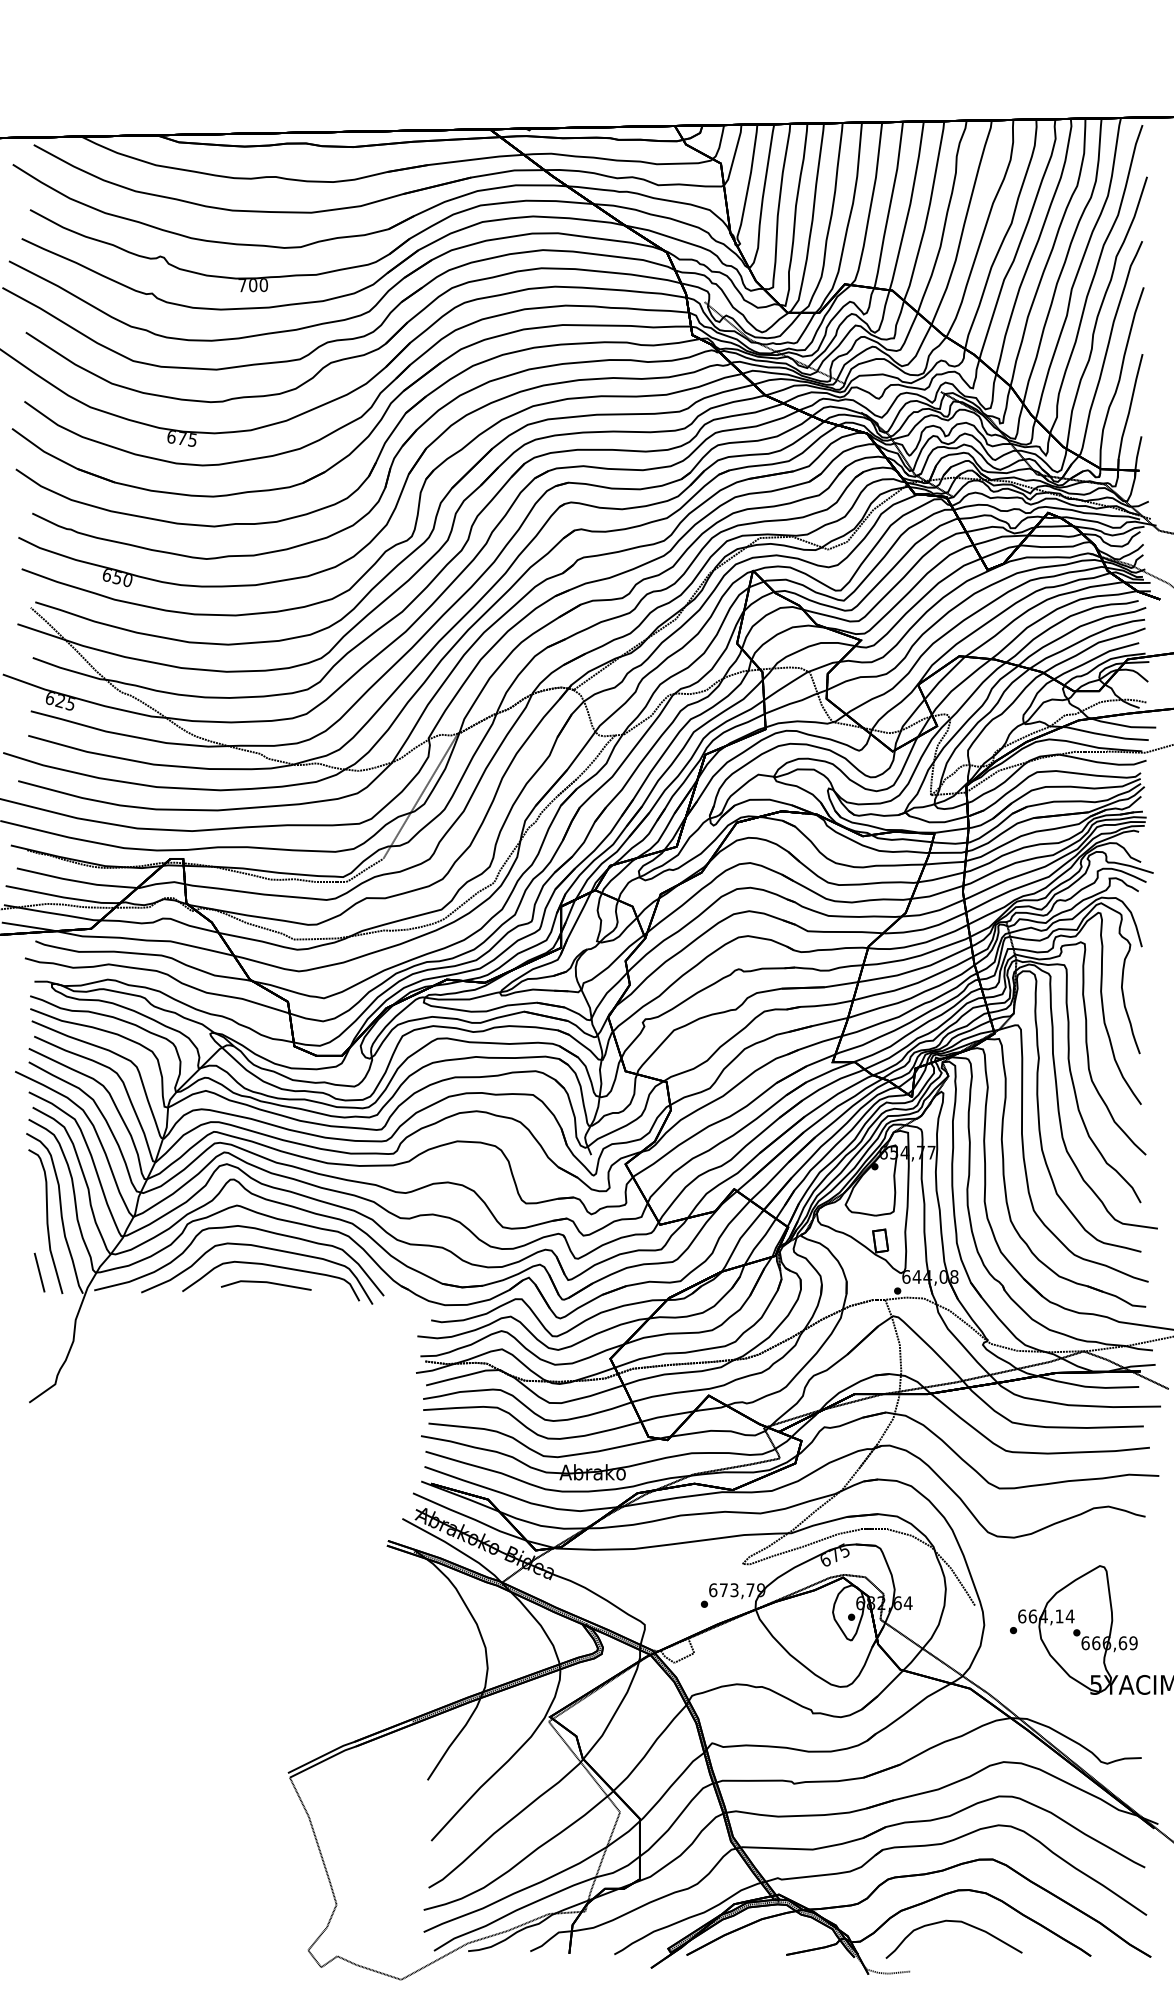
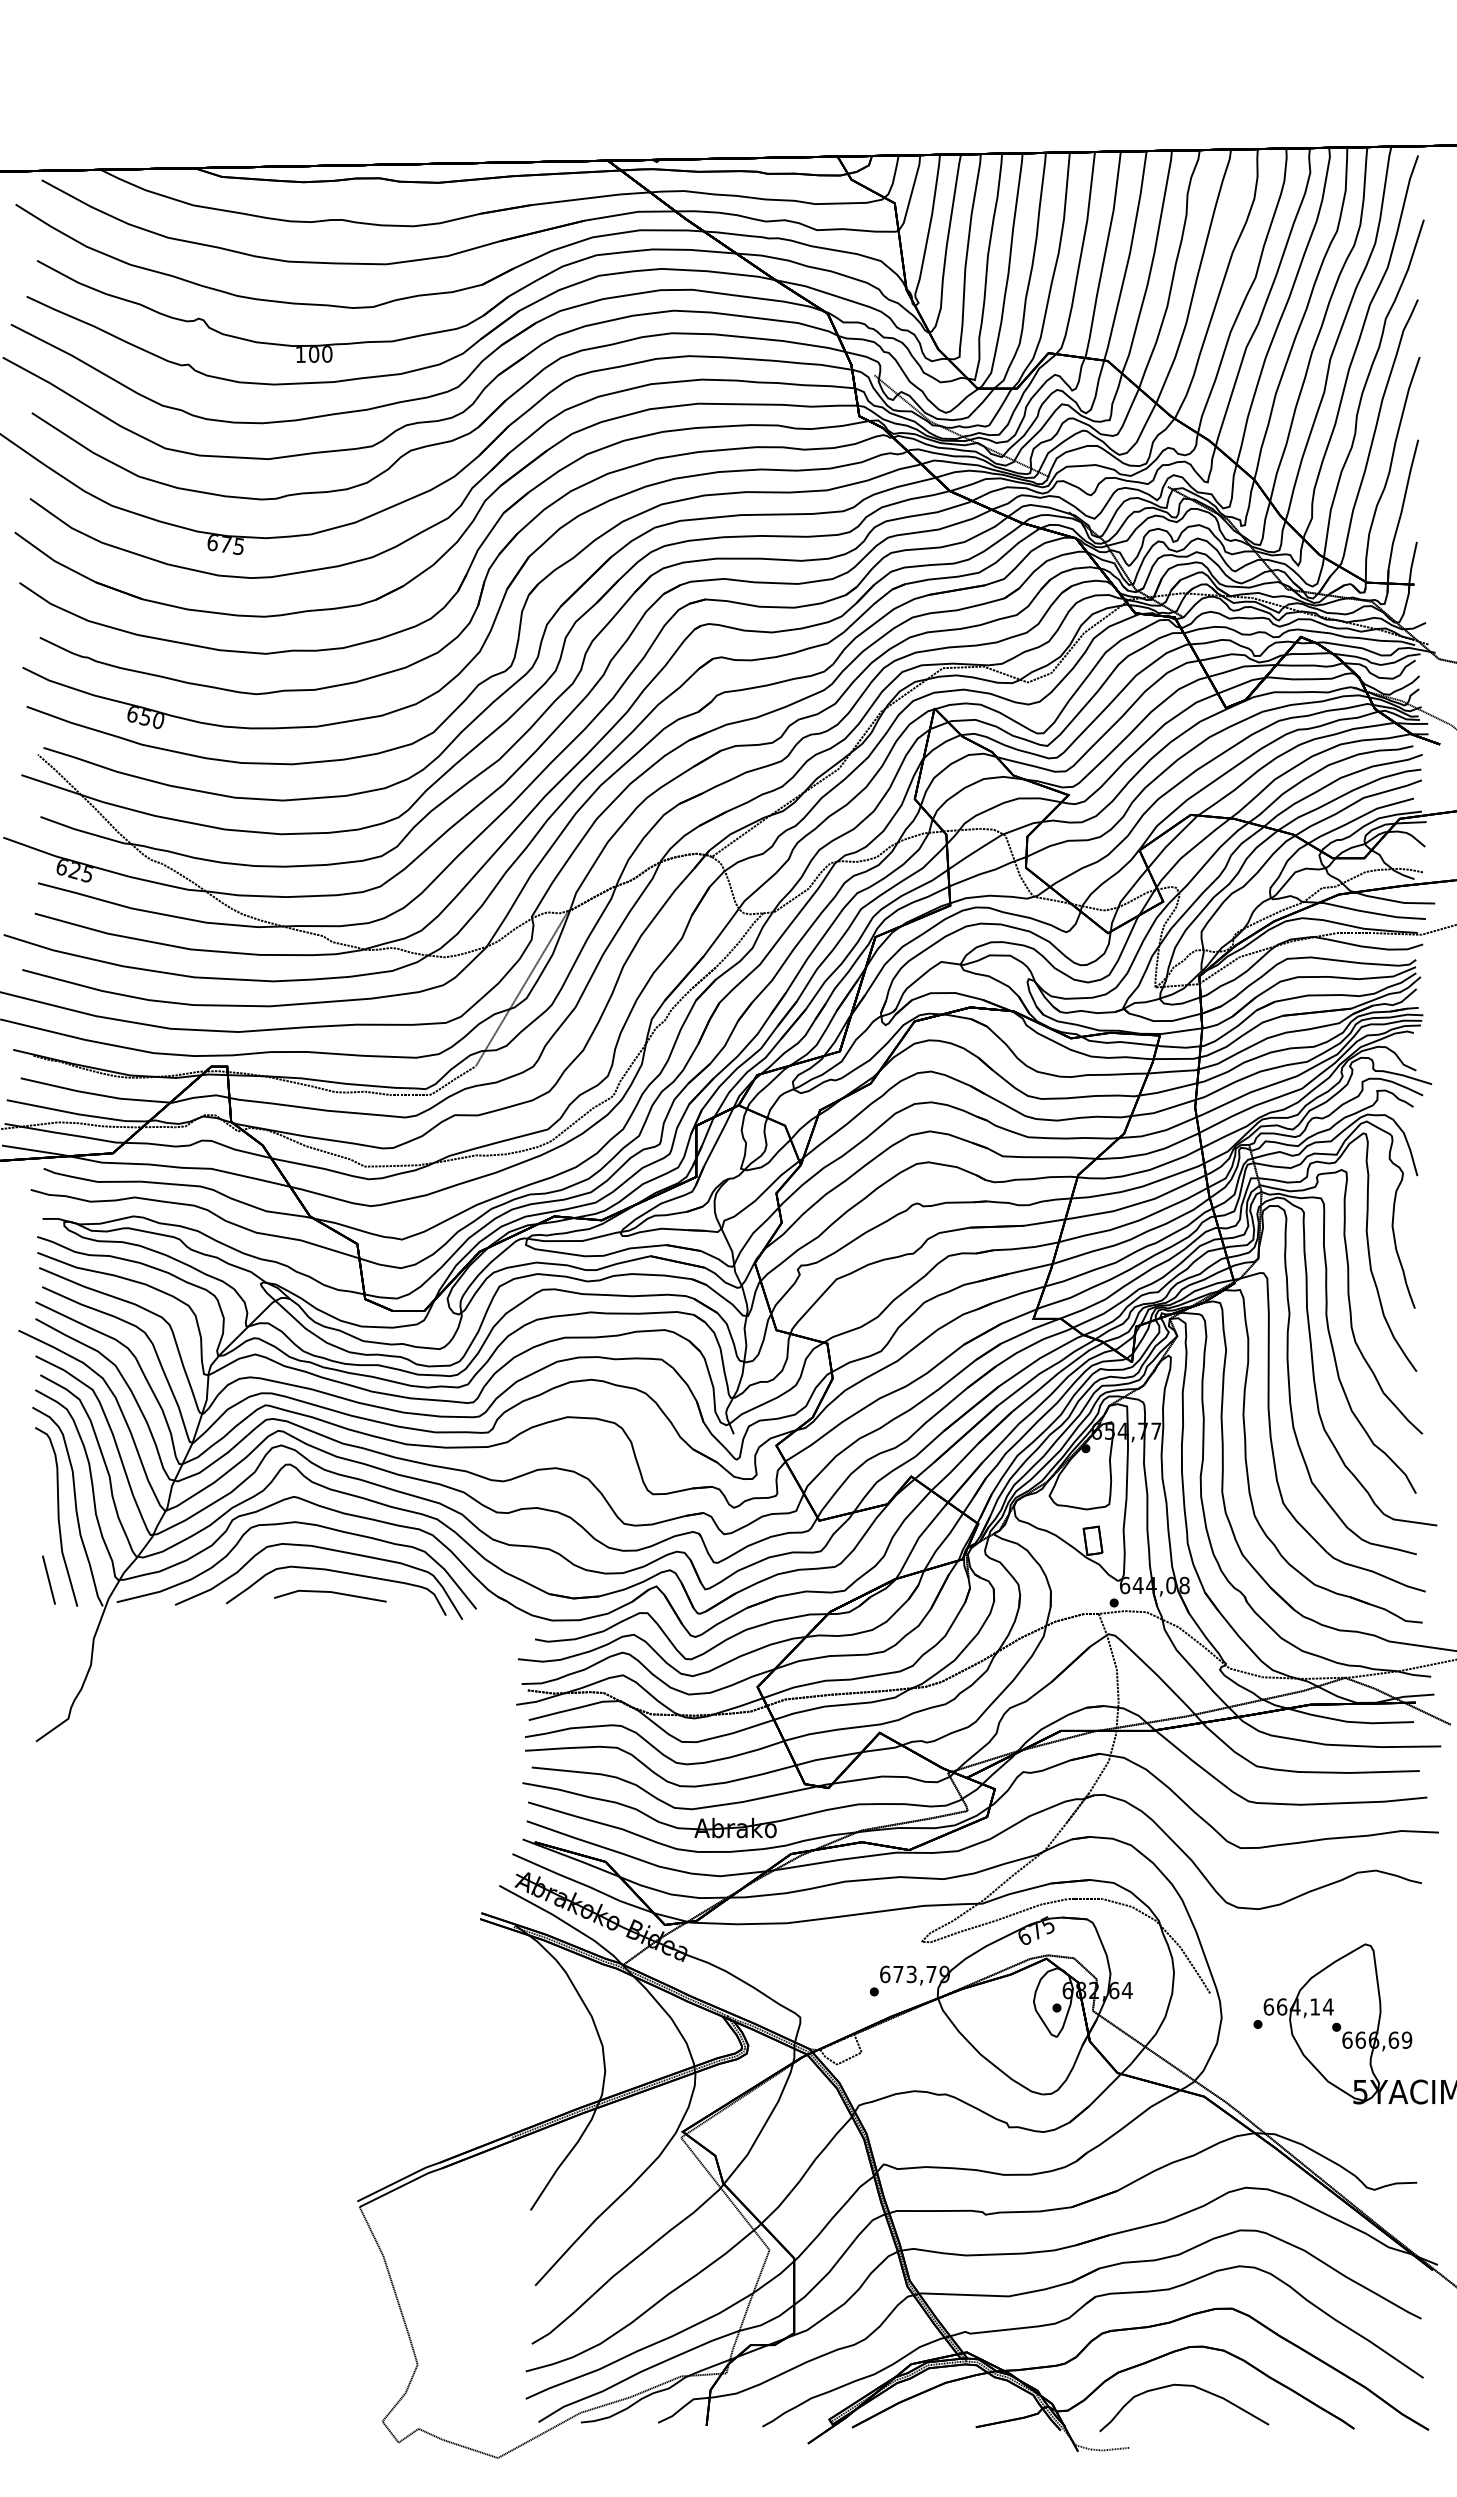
text: (242, 285) -> (300, 354), 700 -> 100

